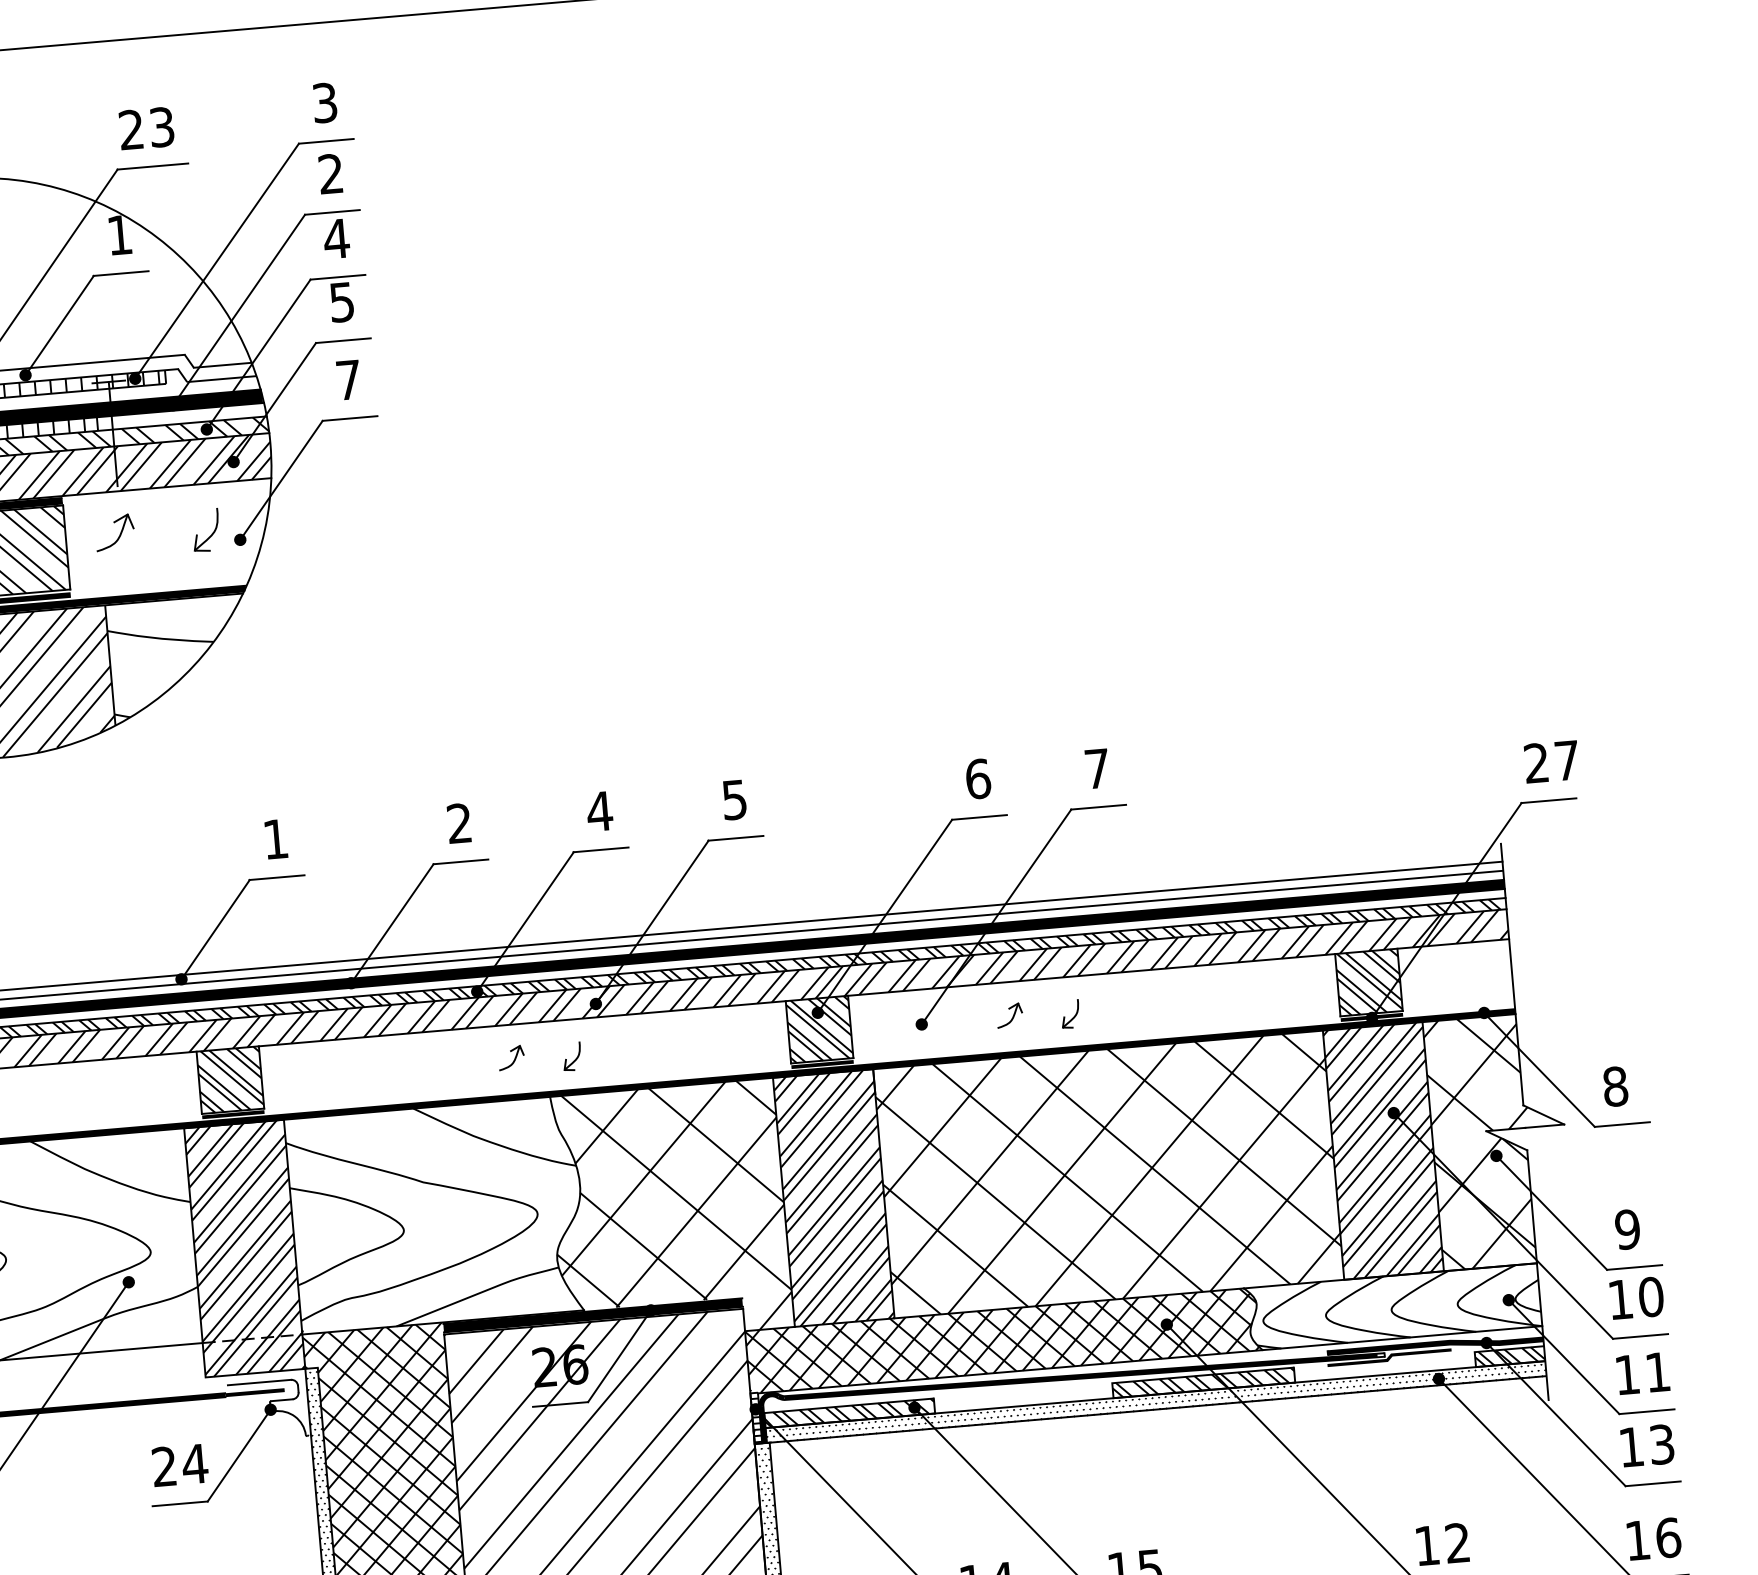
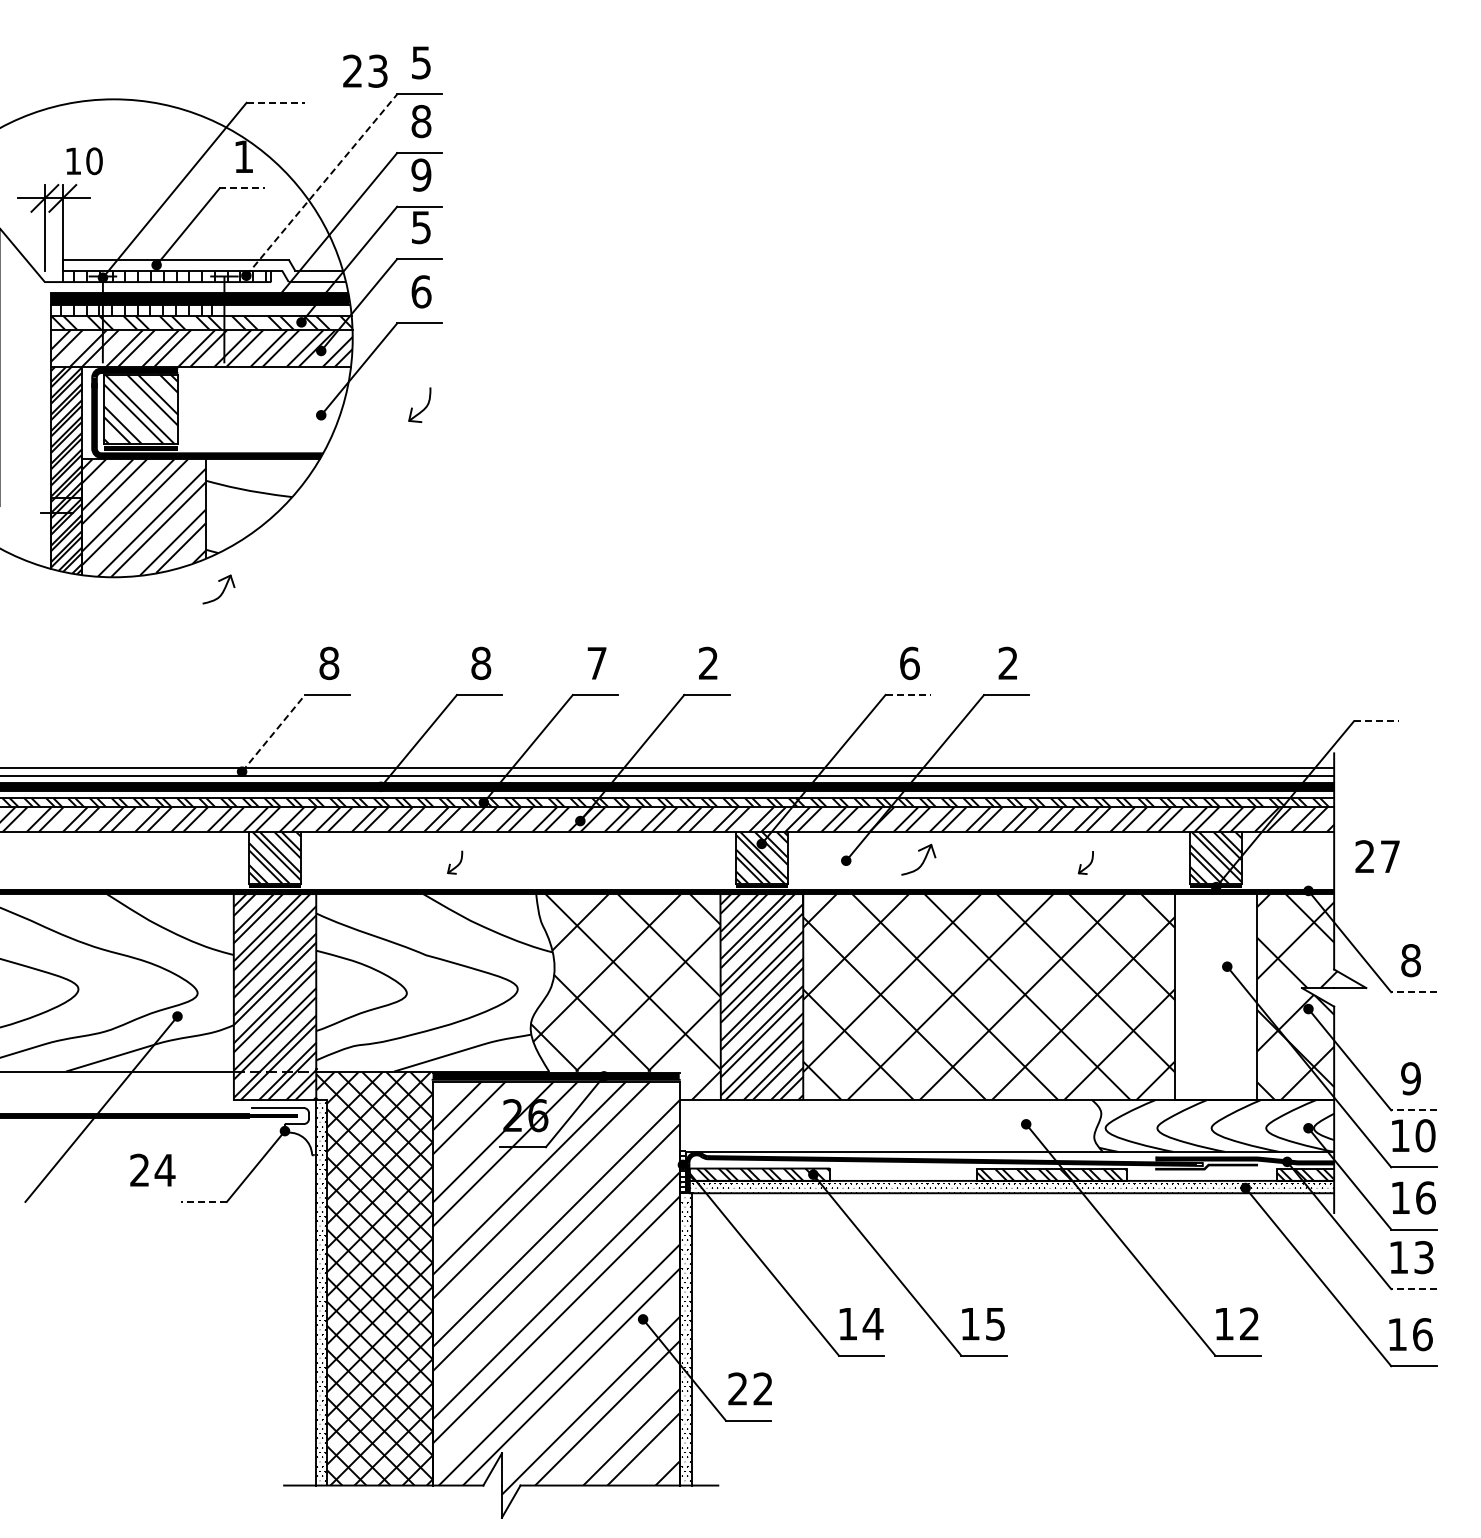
text: (325, 102) -> (421, 62), 3 -> 5
text: (146, 127) -> (365, 70), moved
line: (153, 166) -> (276, 102), solid -> dashed
text: (331, 174) -> (421, 121), 2 -> 8
text: (335, 238) -> (420, 174), 4 -> 9
line: (216, 261) -> (321, 185), solid -> dashed
line: (121, 273) -> (242, 188), solid -> dashed
text: (348, 379) -> (421, 291), 7 -> 6
part: (205, 529) -> (419, 404), moved
part: (114, 532) -> (218, 589), moved
text: (1551, 761) -> (1377, 856), moved
text: (1096, 767) -> (1007, 662), 7 -> 2
text: (734, 800) -> (708, 663), 5 -> 2
line: (1548, 800) -> (1376, 721), solid -> dashed
text: (599, 811) -> (596, 663), 4 -> 7
line: (979, 818) -> (908, 695), solid -> dashed
text: (459, 823) -> (481, 663), 2 -> 8
text: (276, 839) -> (329, 663), 1 -> 8
line: (215, 929) -> (273, 733), solid -> dashed
part: (1069, 1013) -> (1085, 862), moved
part: (1010, 1015) -> (919, 859), size x1.6
part: (572, 1056) -> (455, 862), moved
part: (511, 1058) -> (507, 859), removed
line: (1622, 1124) -> (1414, 992), solid -> dashed
hatch: (1382, 1151) -> (1215, 997), removed
line: (1635, 1267) -> (1414, 1110), solid -> dashed
hatch: (1002, 1340) -> (890, 1125), removed
text: (1657, 1371) -> (1425, 1197), 11 -> 16
text: (179, 1464) -> (152, 1169), moved
line: (1653, 1484) -> (1414, 1289), solid -> dashed
line: (180, 1503) -> (204, 1201), solid -> dashed

